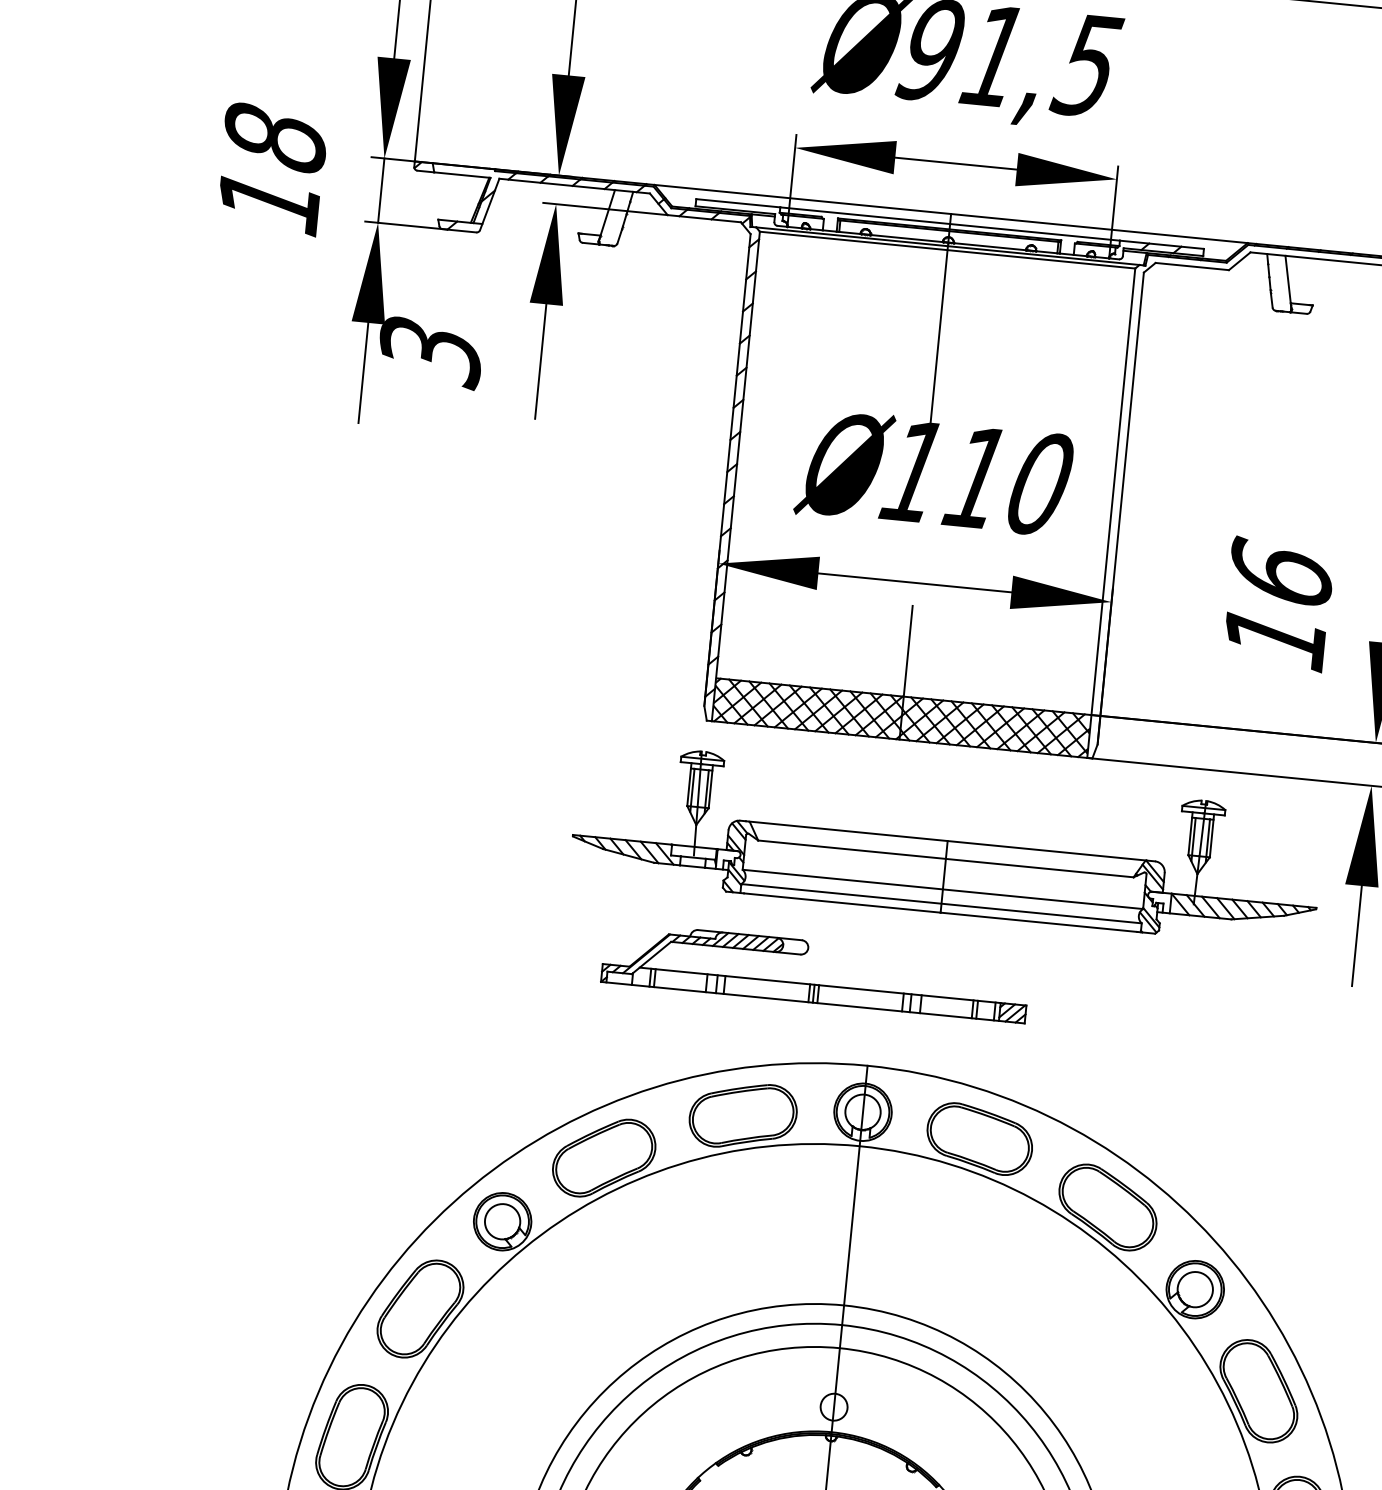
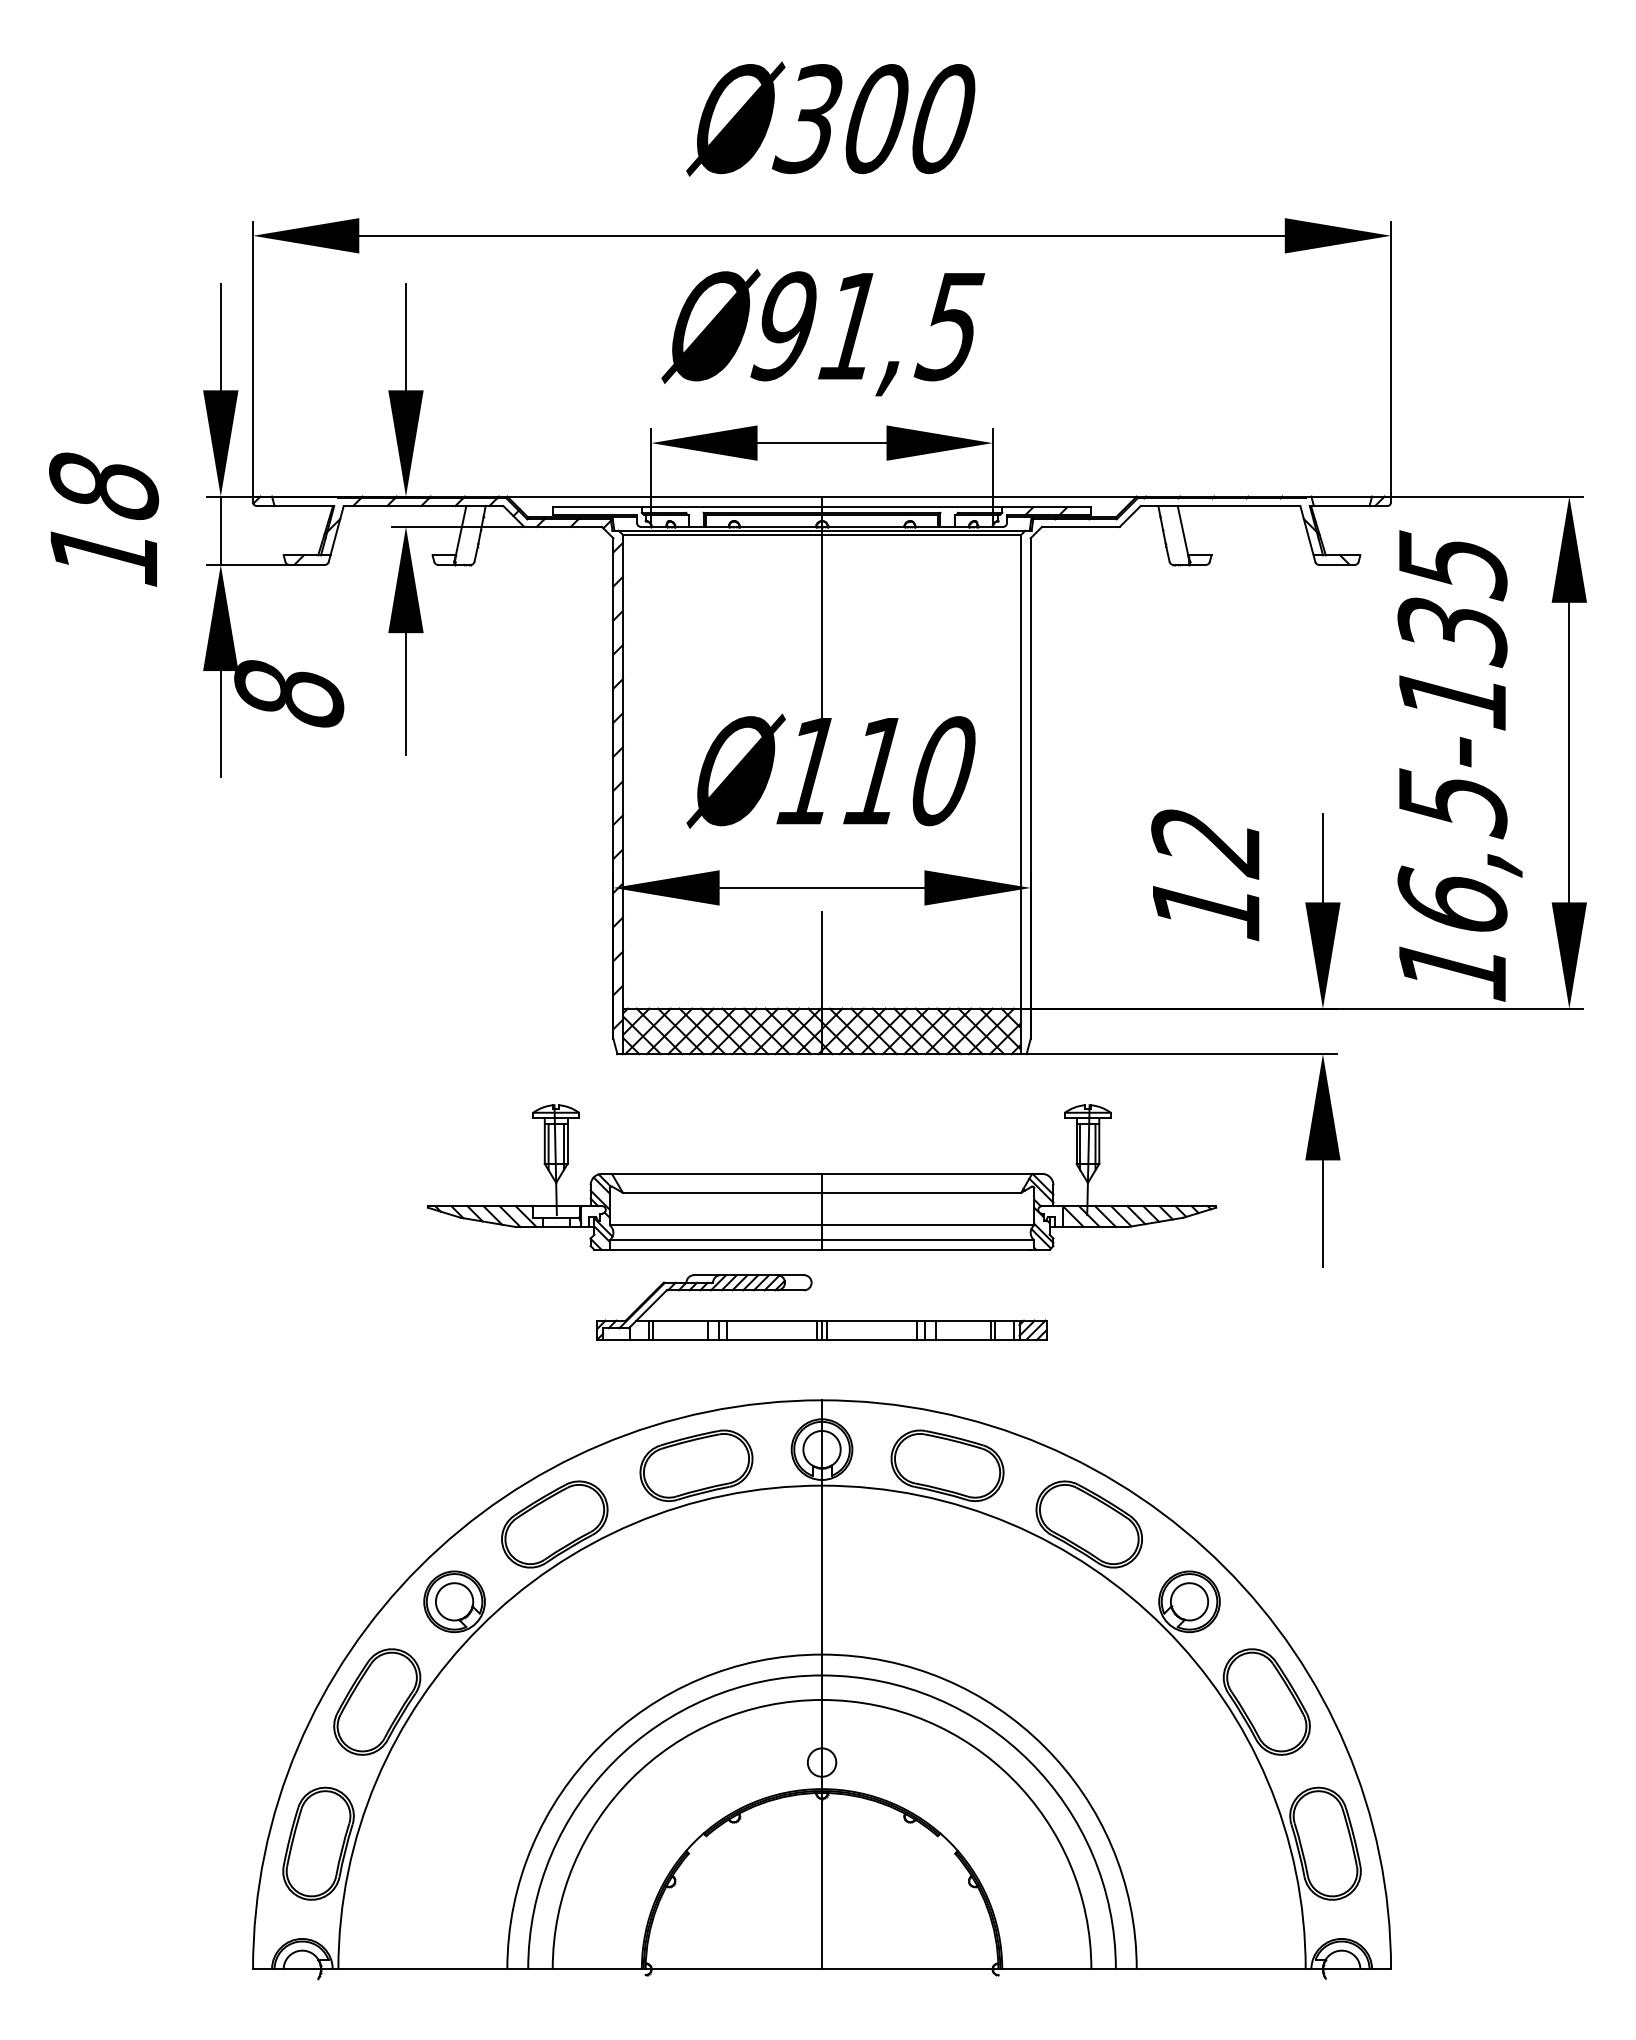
text: (430, 352) -> (289, 695), 3 -> 8
text: (1281, 575) -> (1206, 842), 16 -> 12
part: (946, 844) -> (821, 1177), moved
part: (814, 984) -> (821, 1320), moved

